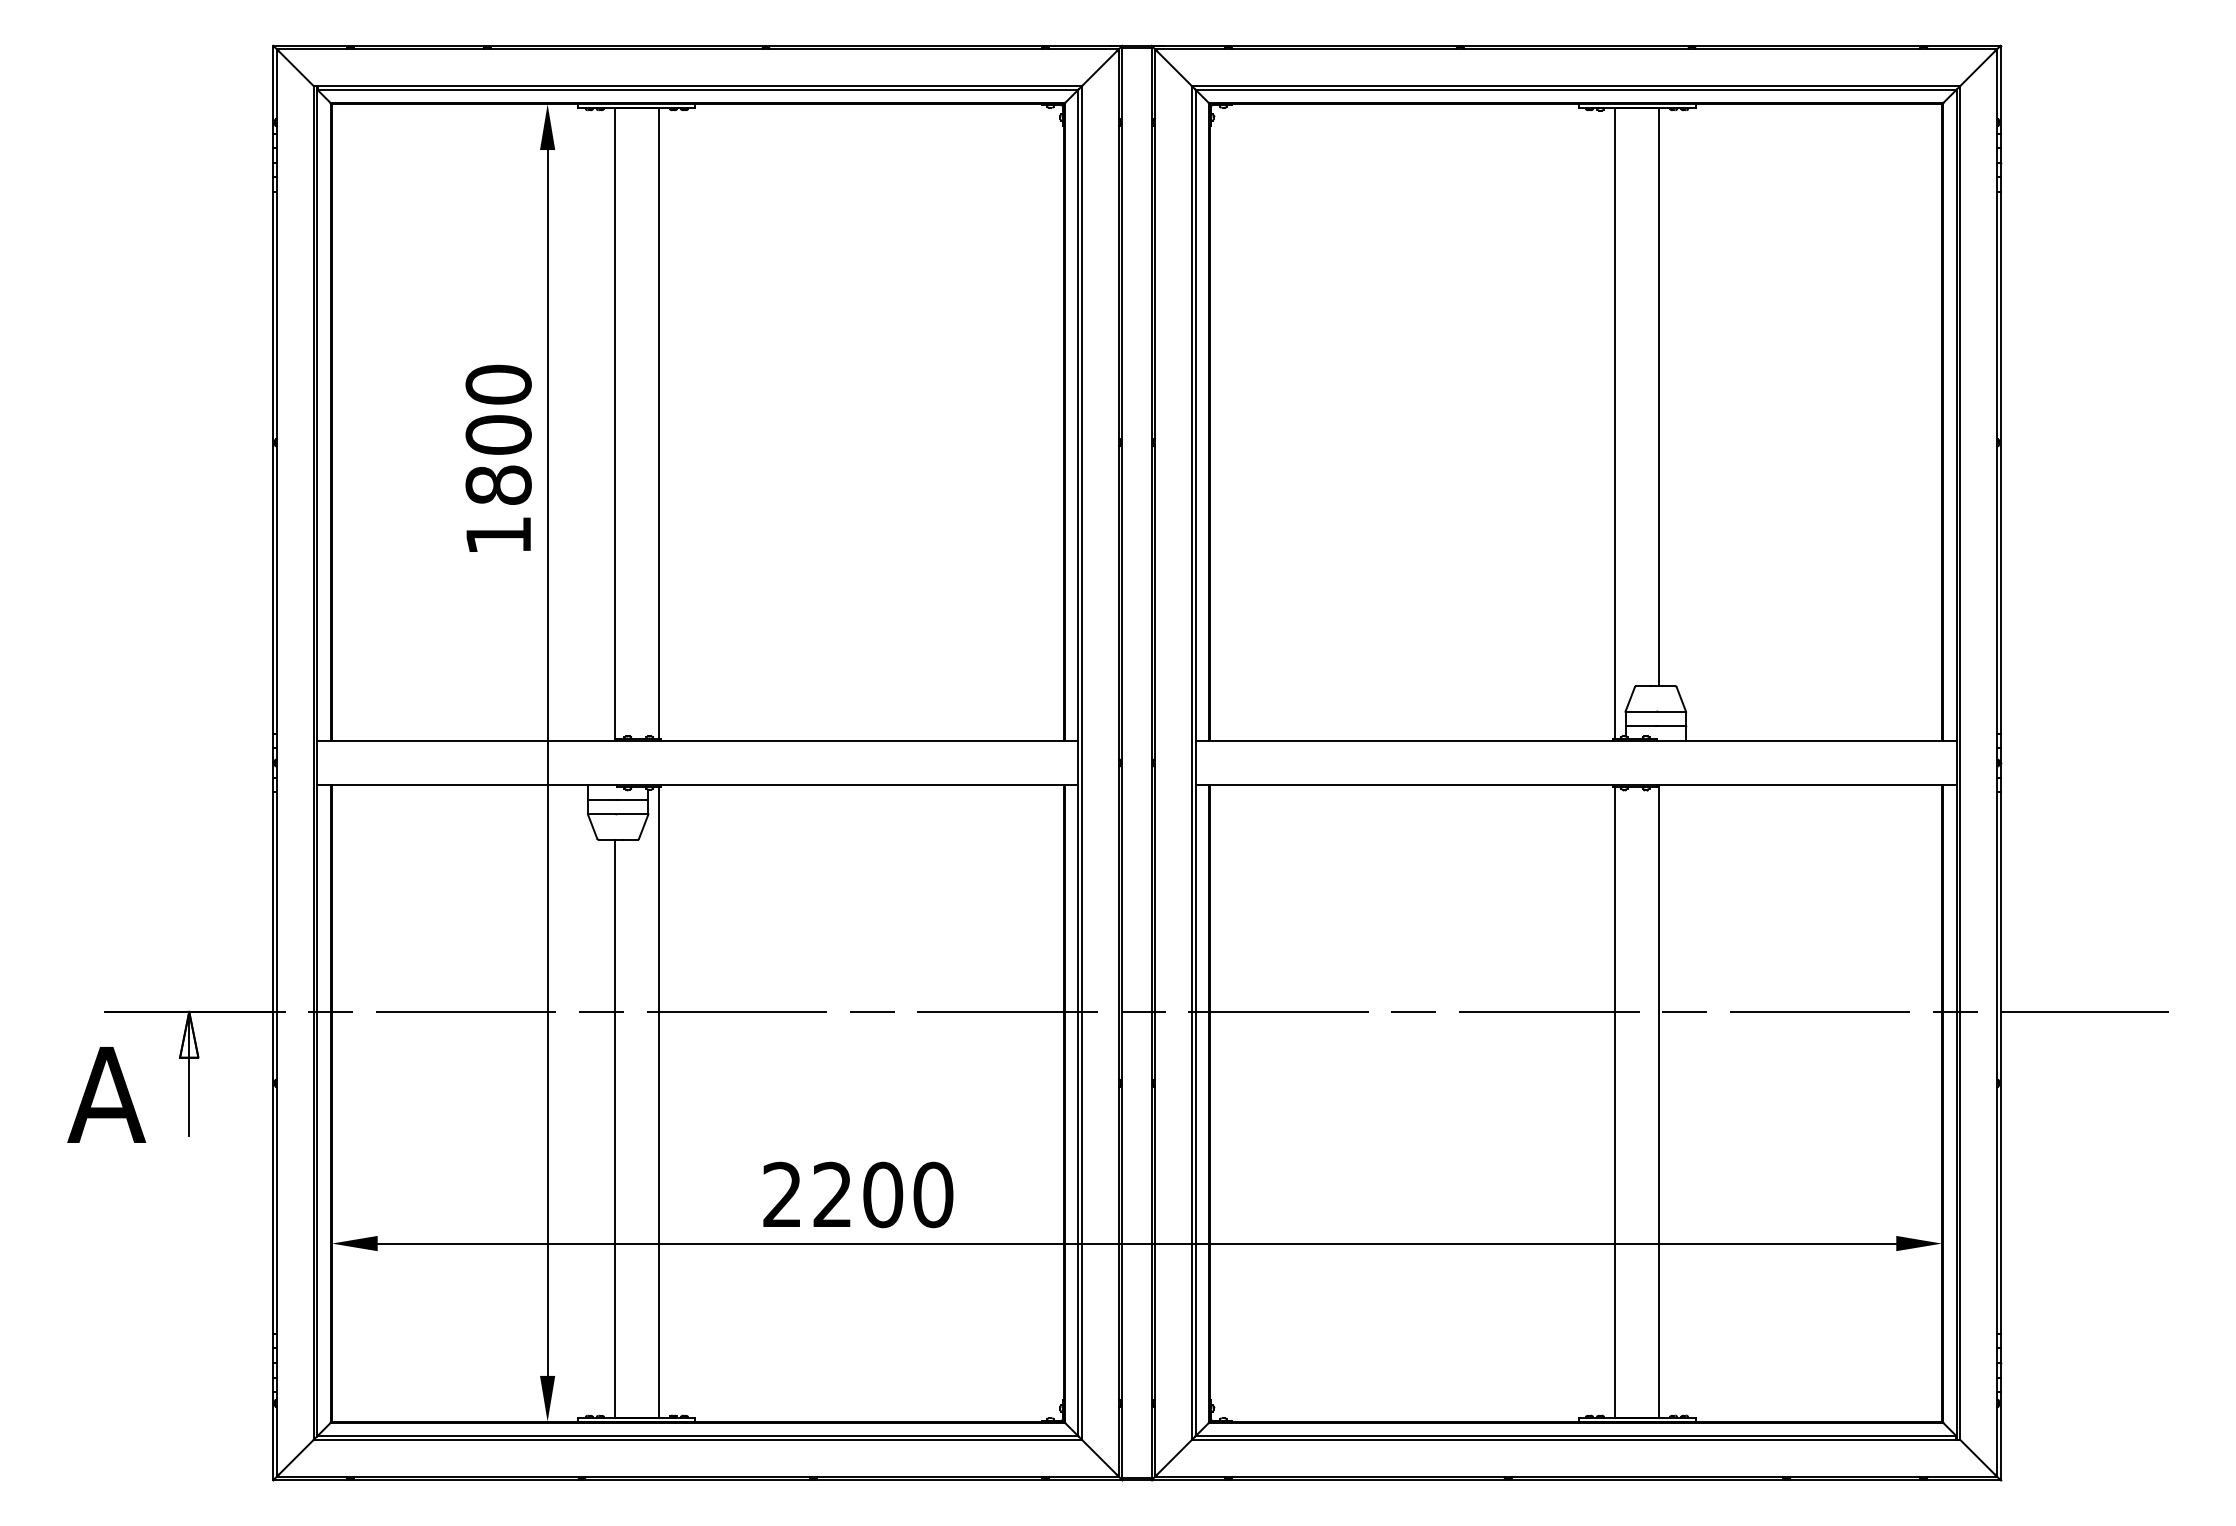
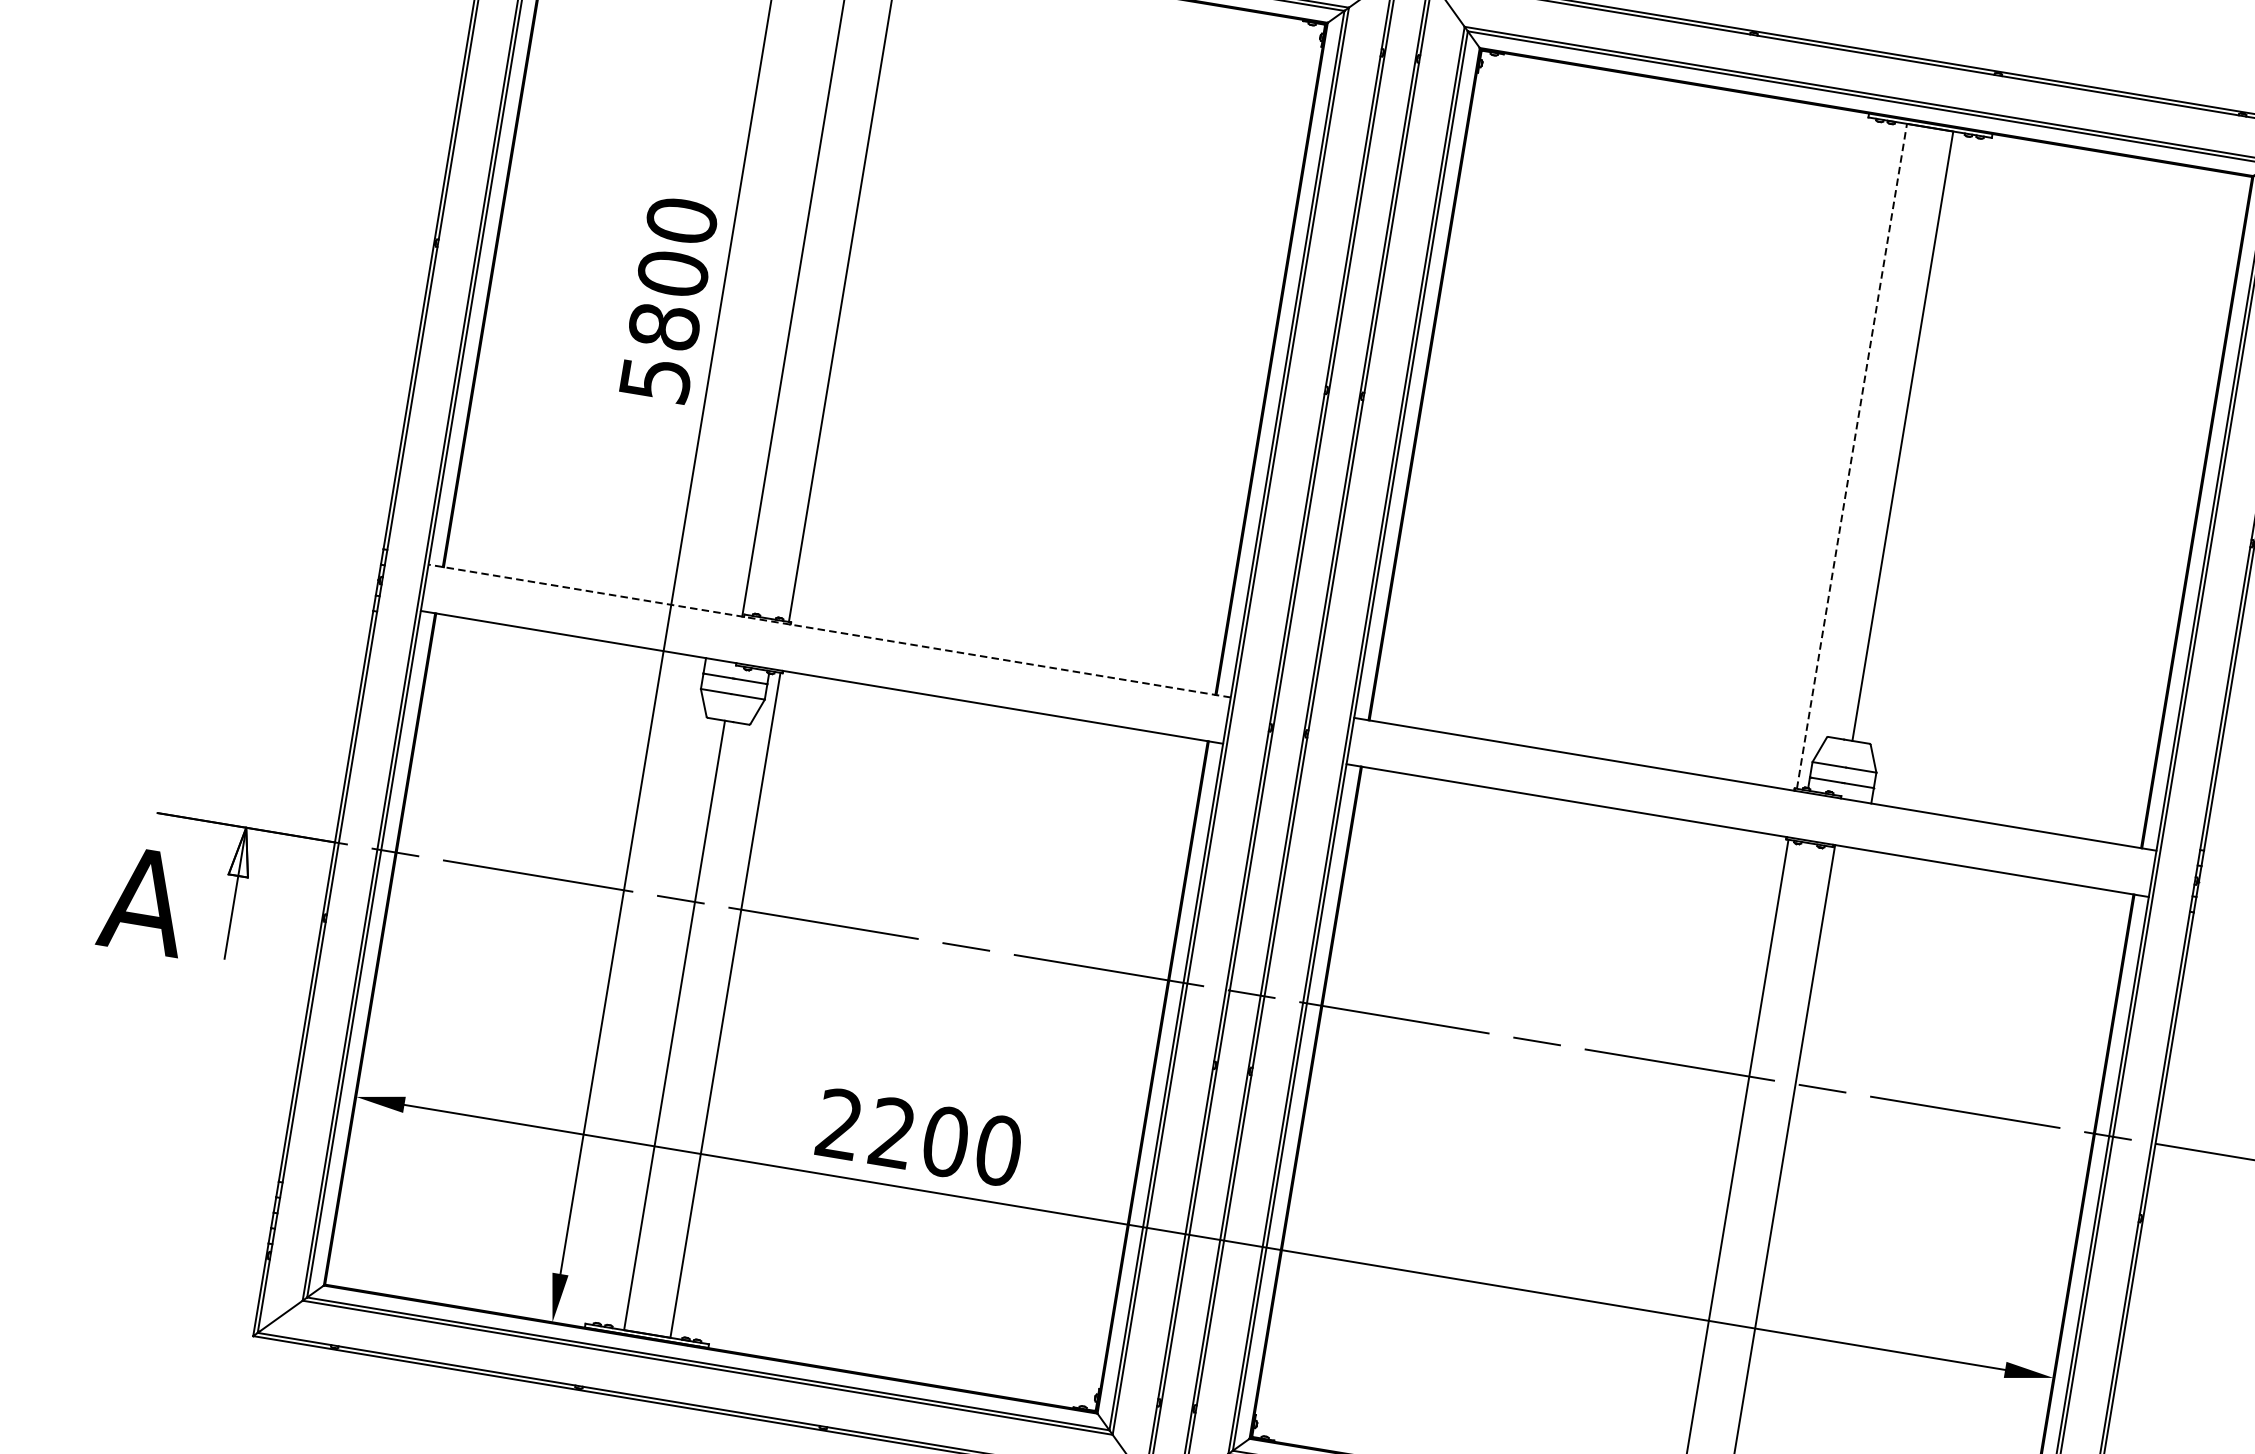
line: (1615, 422) -> (1852, 455), solid -> dashed
text: (498, 535) -> (655, 379), 1800 -> 5800
line: (697, 741) -> (829, 631), solid -> dashed

